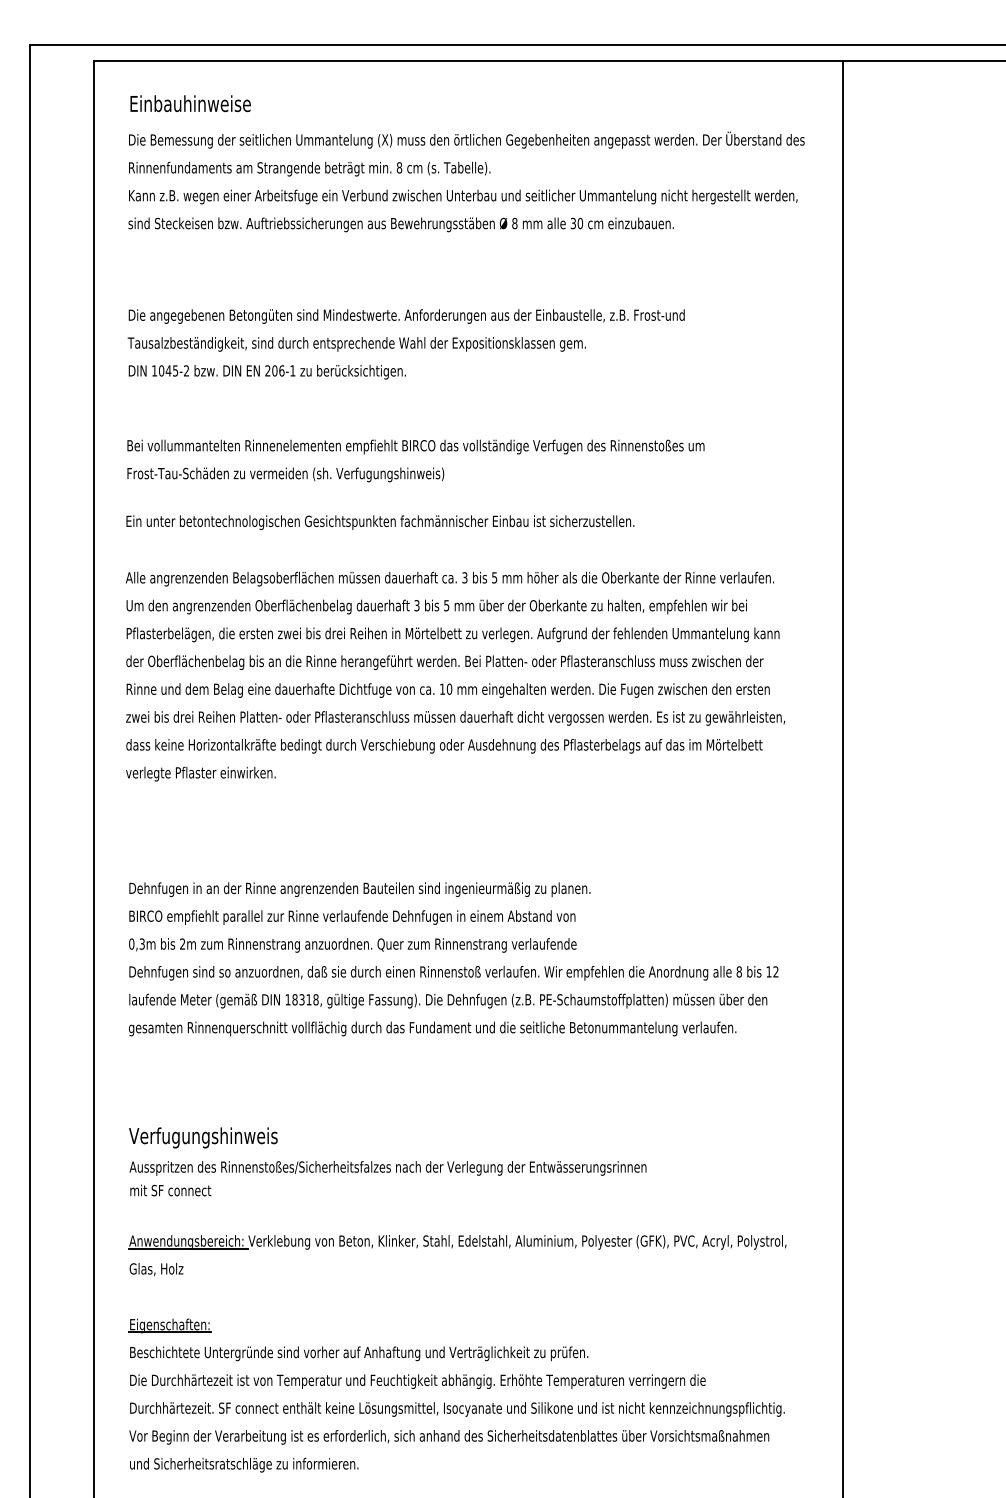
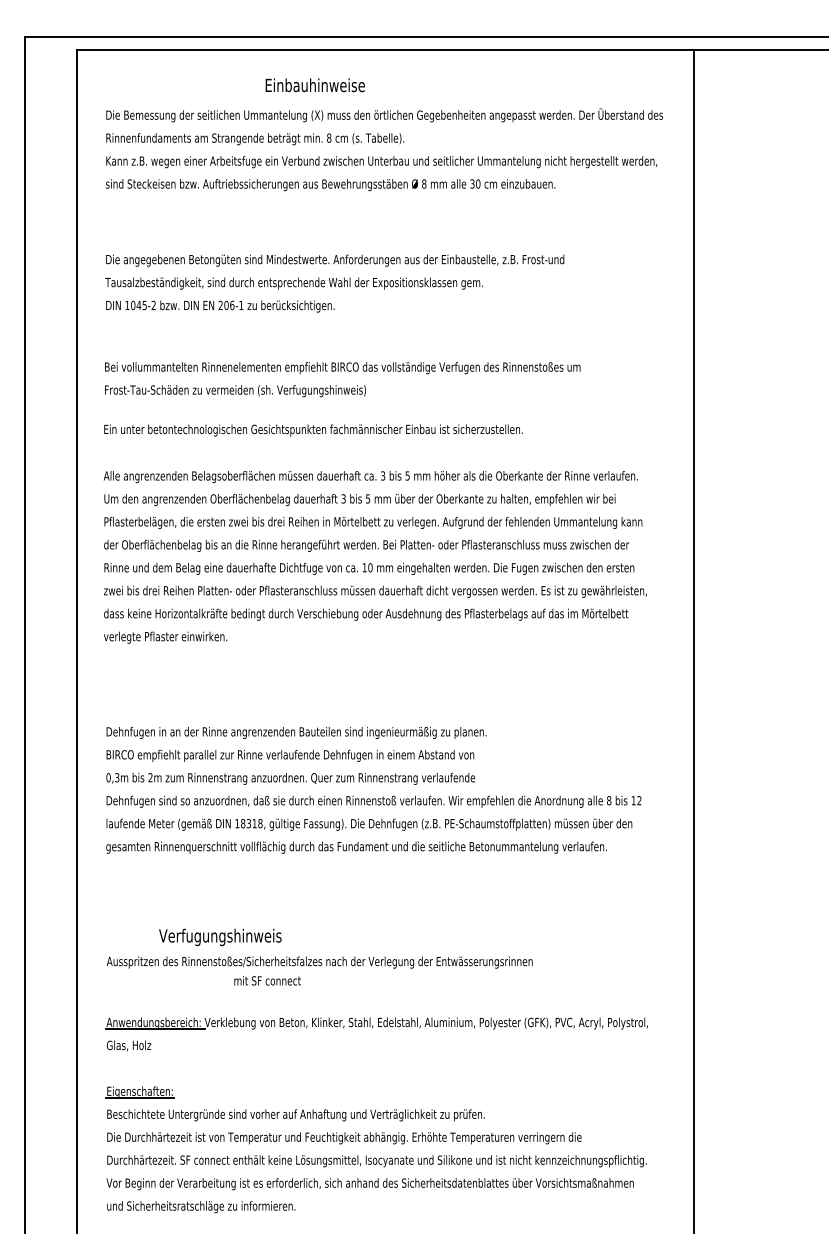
text: (190, 103) -> (315, 85), moved
text: (203, 1137) -> (220, 937), moved
text: (170, 1190) -> (267, 980), moved

